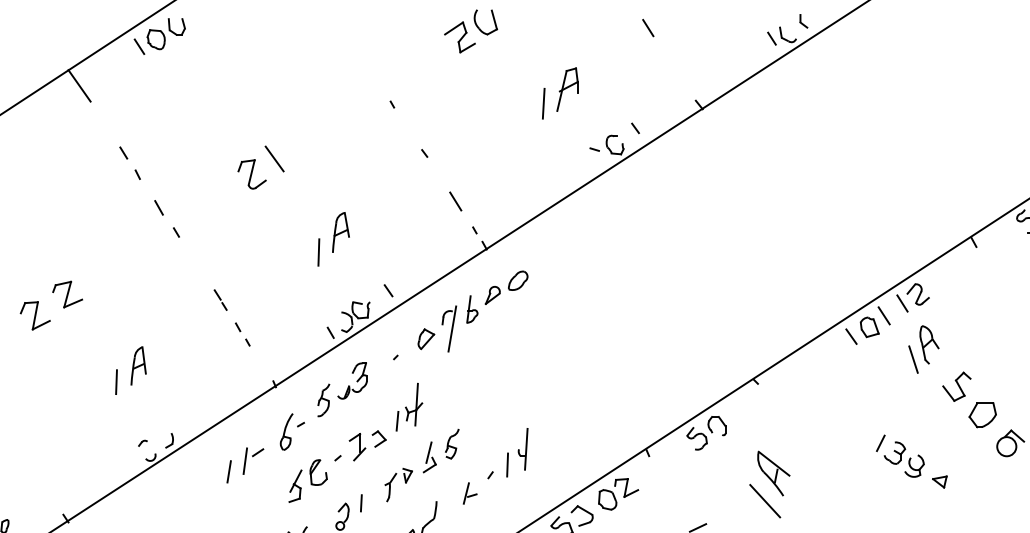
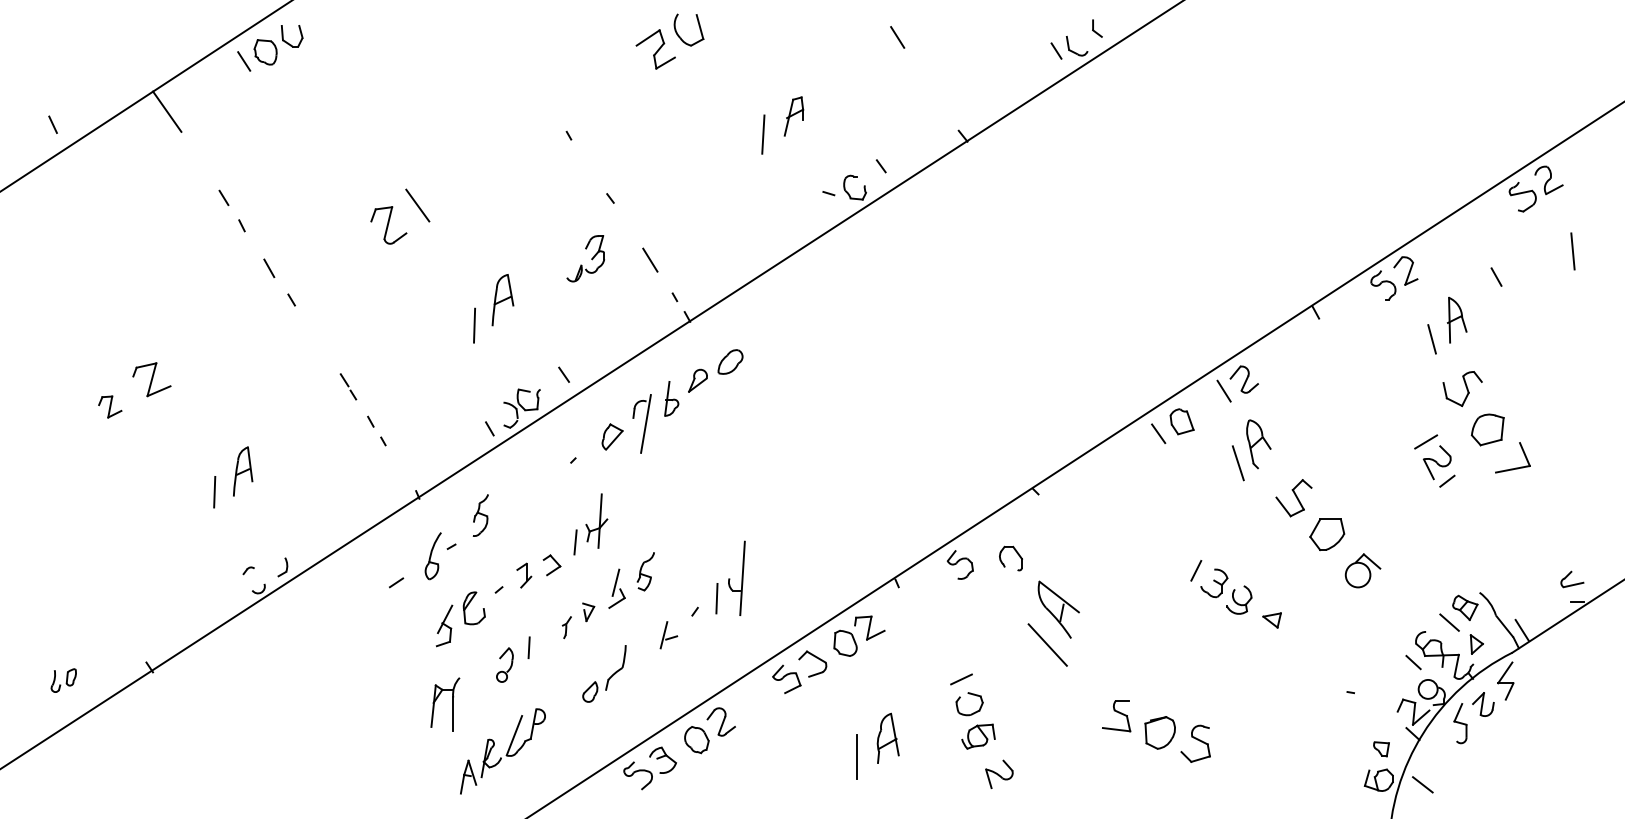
part: (567, 89) -> (793, 116), size x0.7
part: (34, 315) -> (109, 406), size x0.6
line: (884, 315) -> (1200, 406), removed
part: (352, 380) -> (585, 258), moved
part: (721, 422) -> (1016, 553), moved
part: (357, 447) -> (524, 575), size x0.7
part: (522, 449) -> (736, 578), size x1.4
line: (244, 461) -> (379, 593), removed
line: (229, 471) -> (359, 607), removed
part: (390, 487) -> (566, 627), size x0.6

